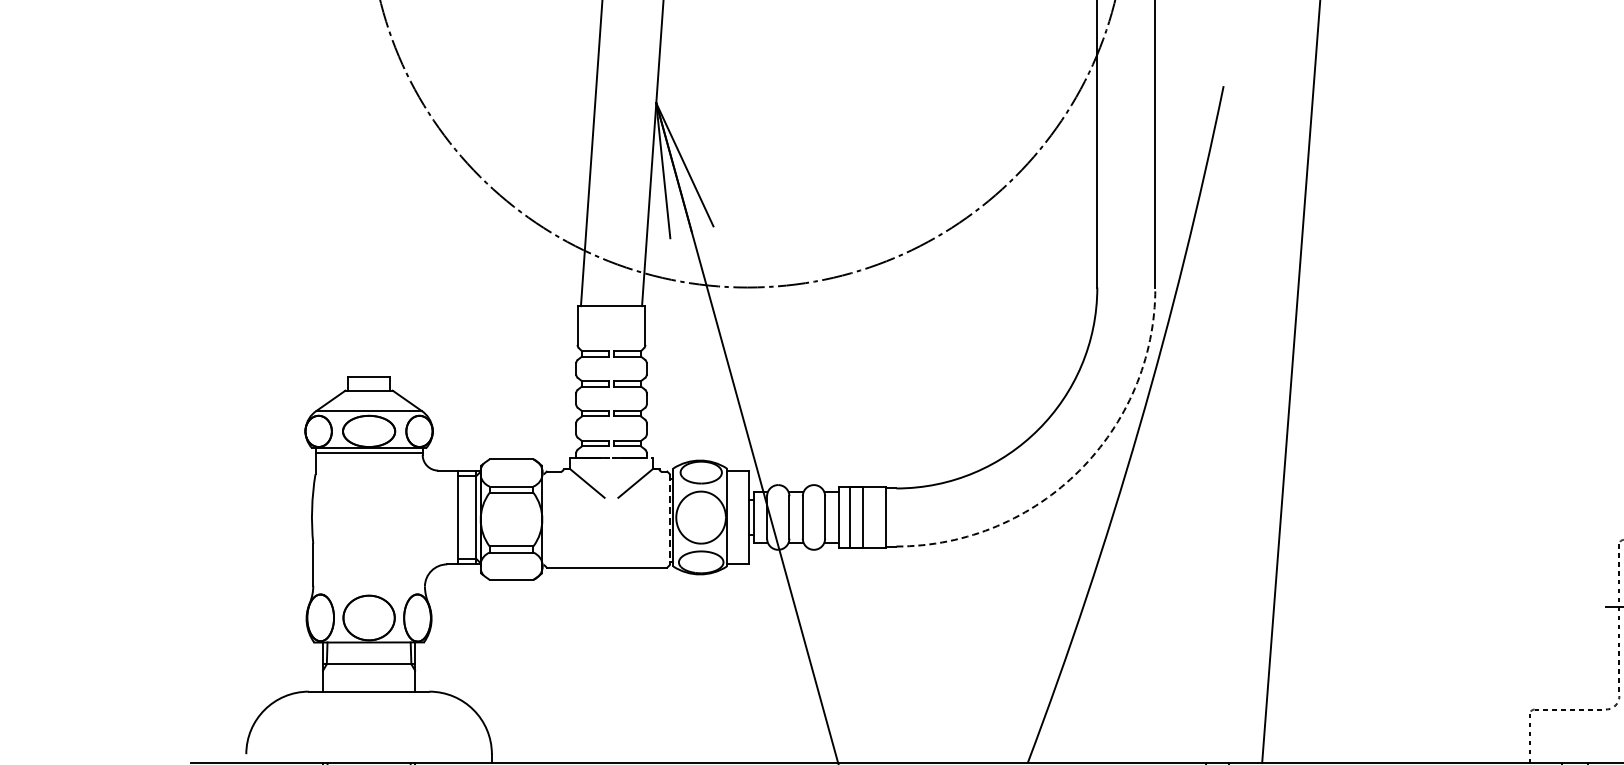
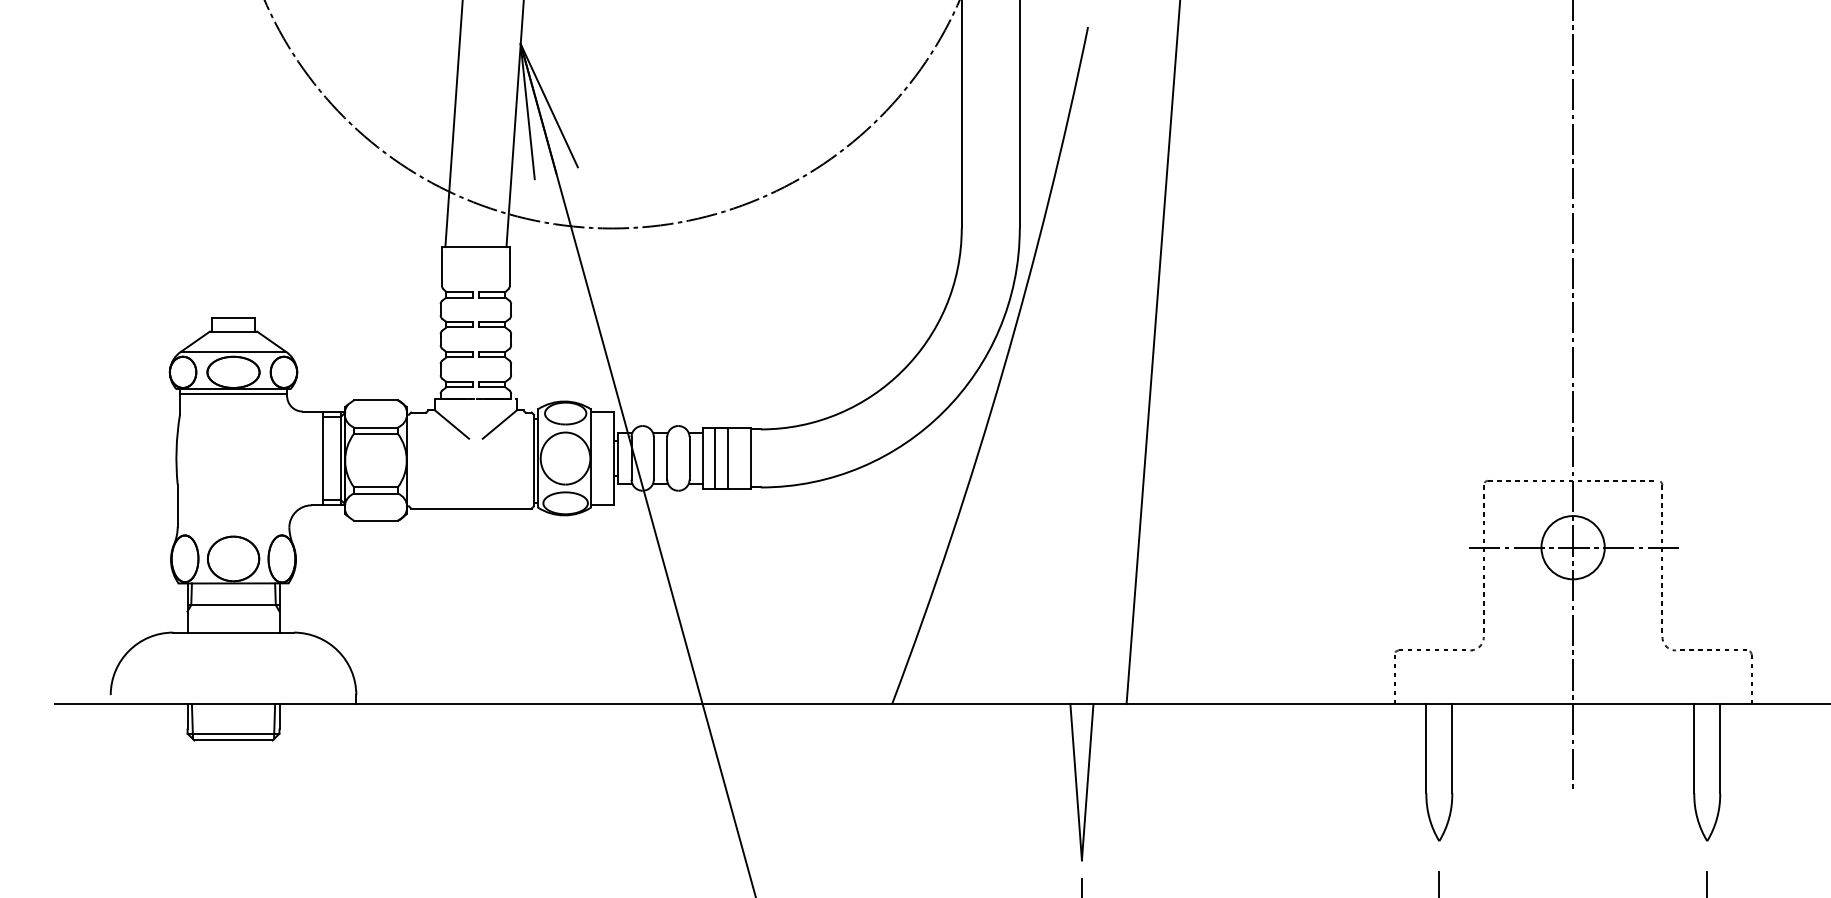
arc: (1079, 470) -> (943, 411), dashed -> solid
line: (669, 519) -> (533, 460), dashed -> solid

